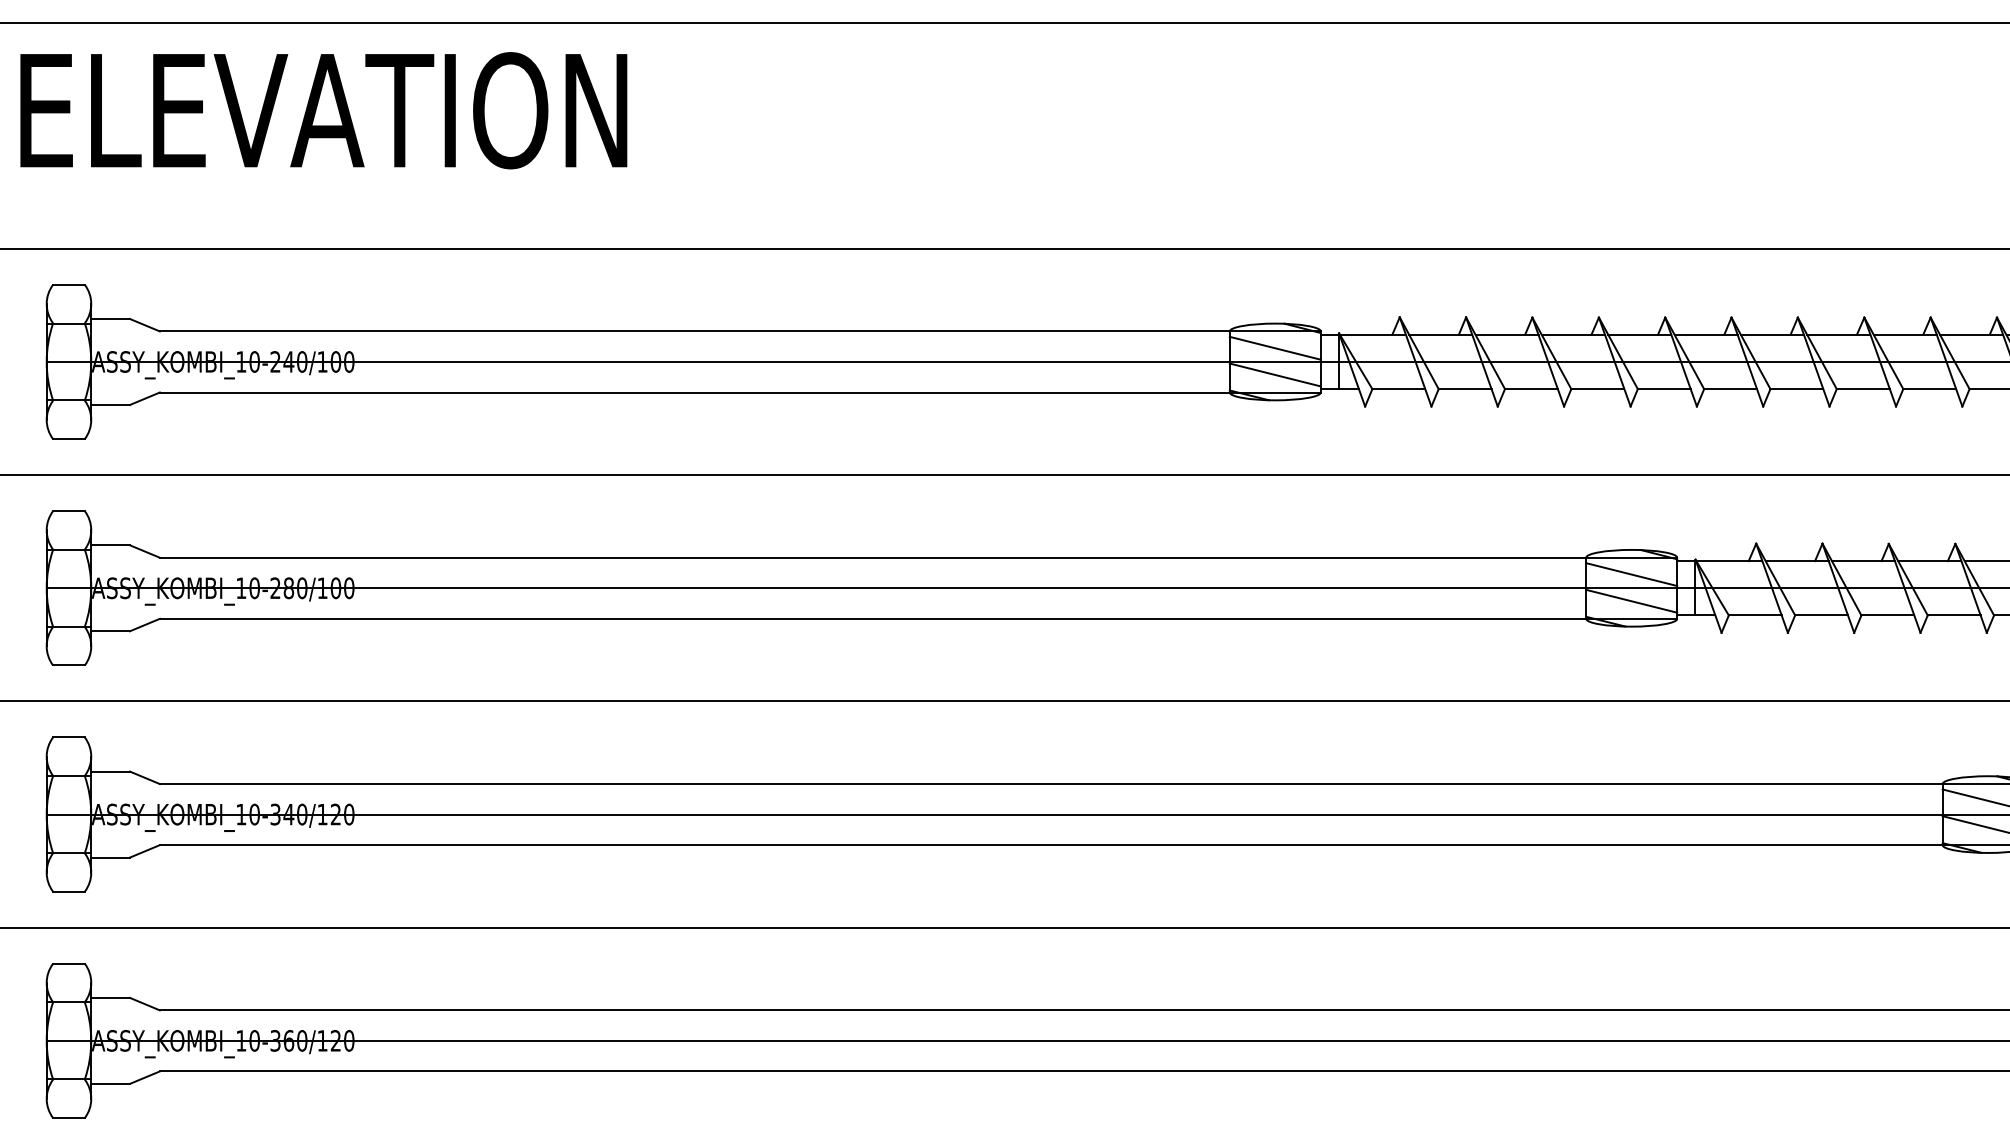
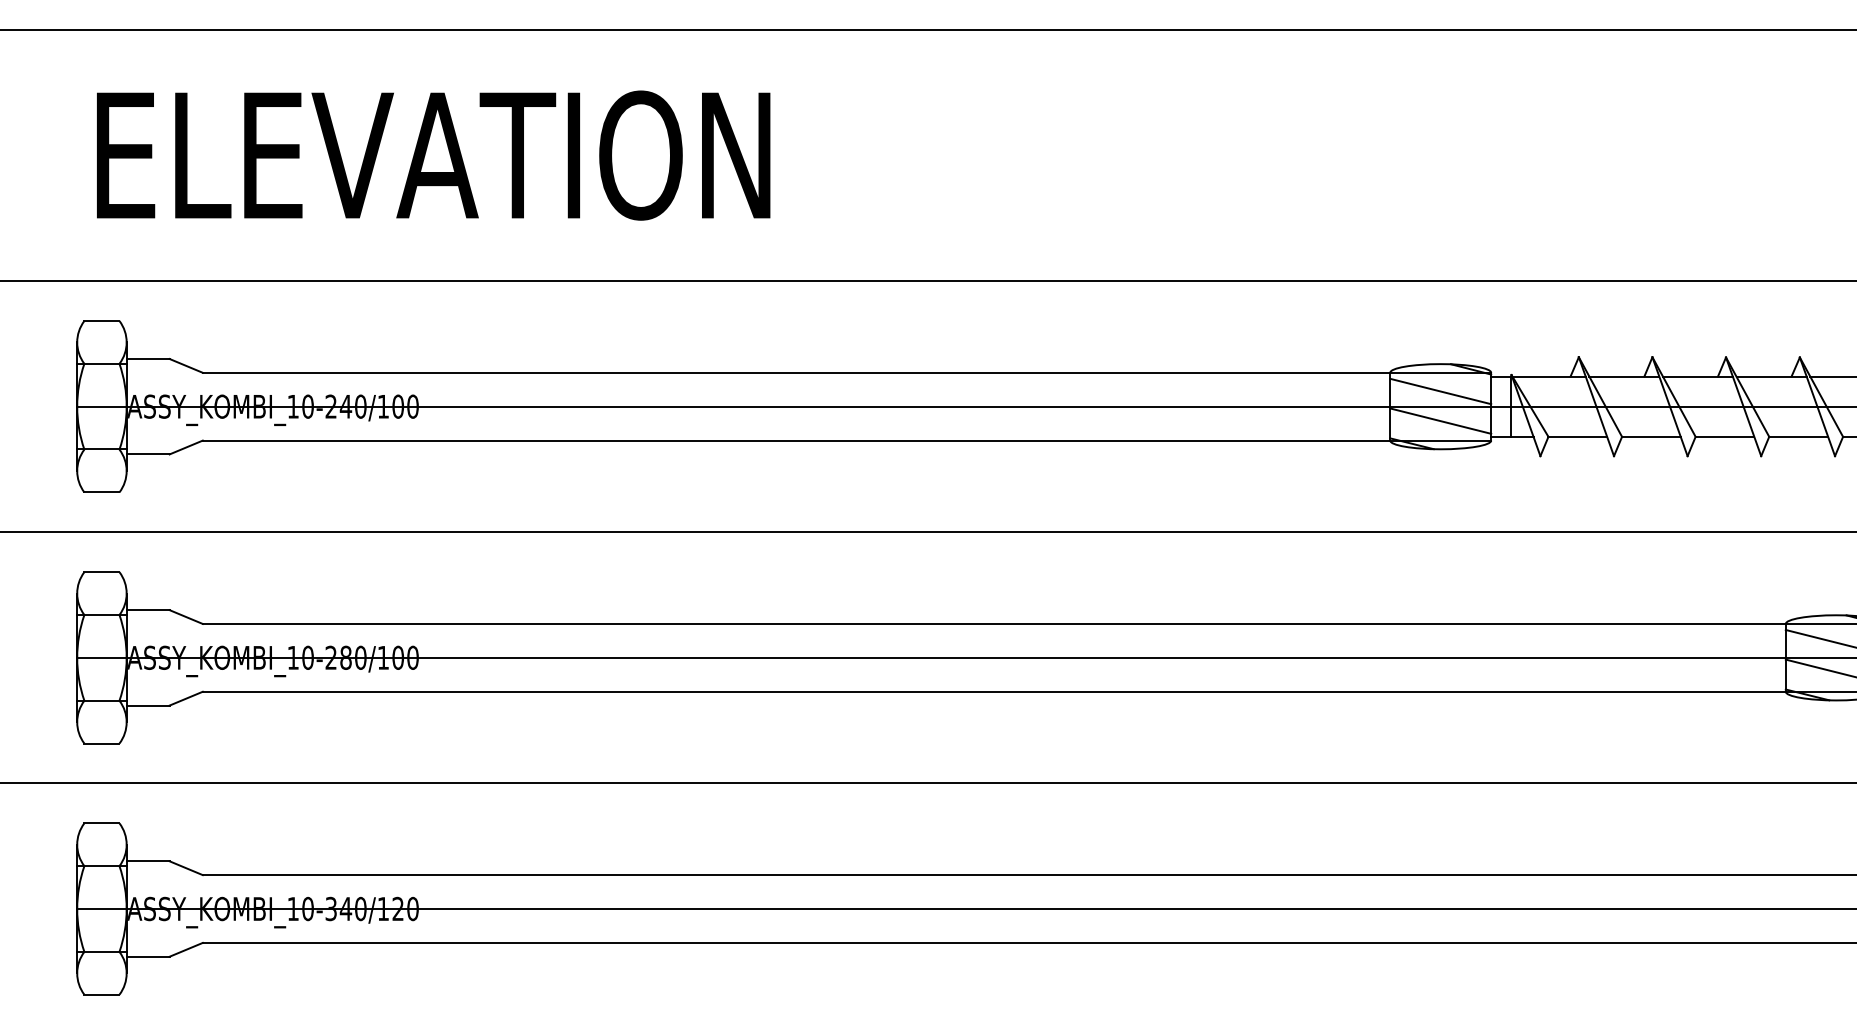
text: (323, 110) -> (433, 155), moved

